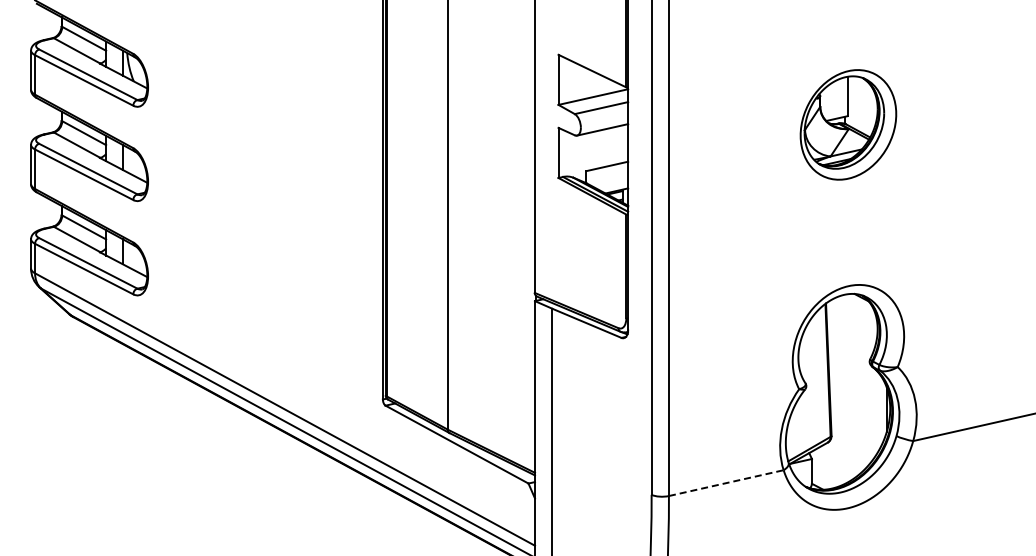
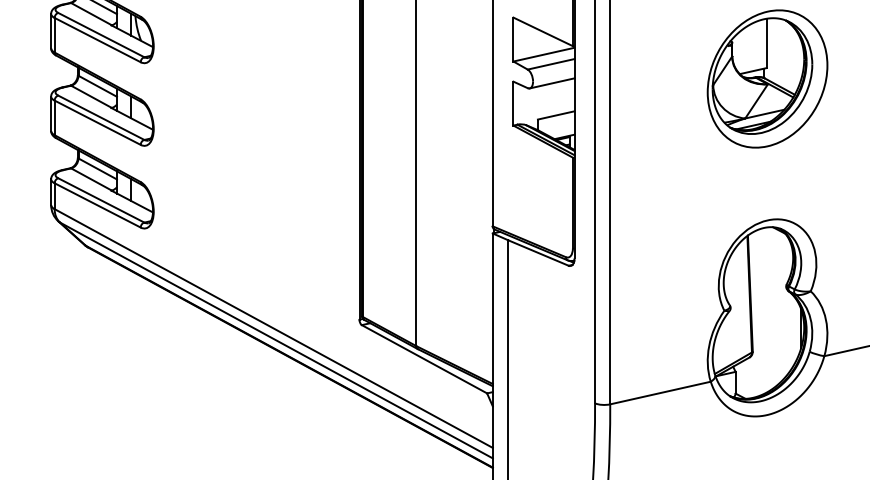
part: (848, 124) -> (767, 78), size x1.43
line: (726, 483) -> (660, 393), dashed -> solid

